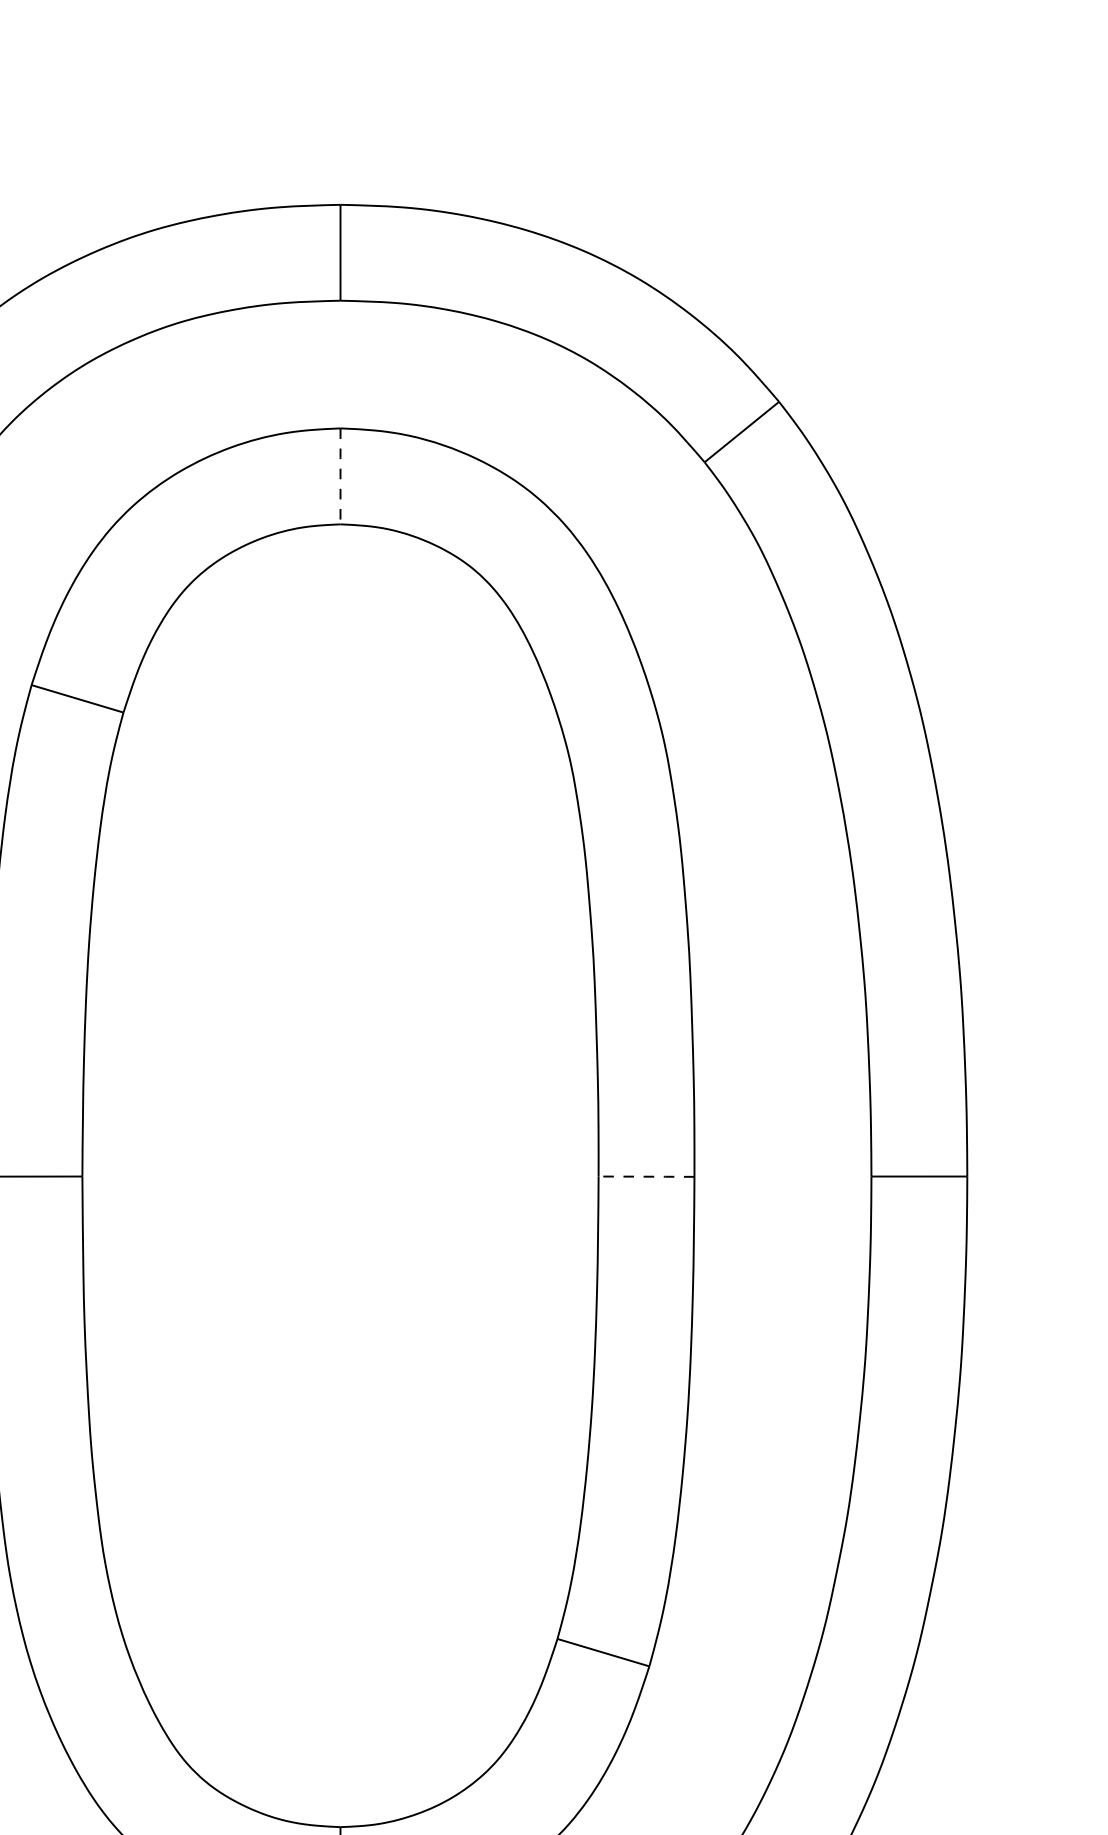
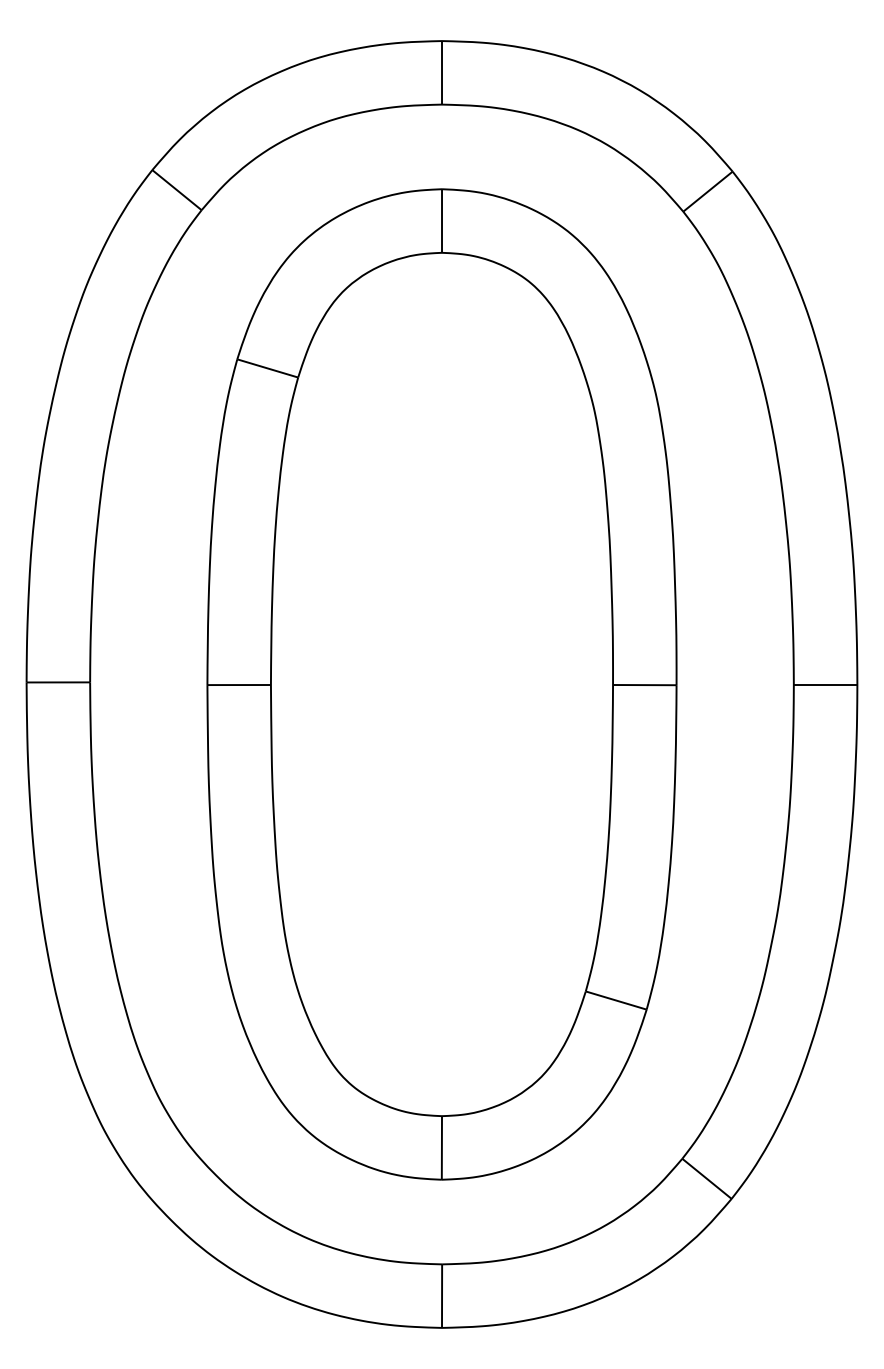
line: (341, 475) -> (442, 220), dashed -> solid
line: (647, 1177) -> (645, 685), dashed -> solid

